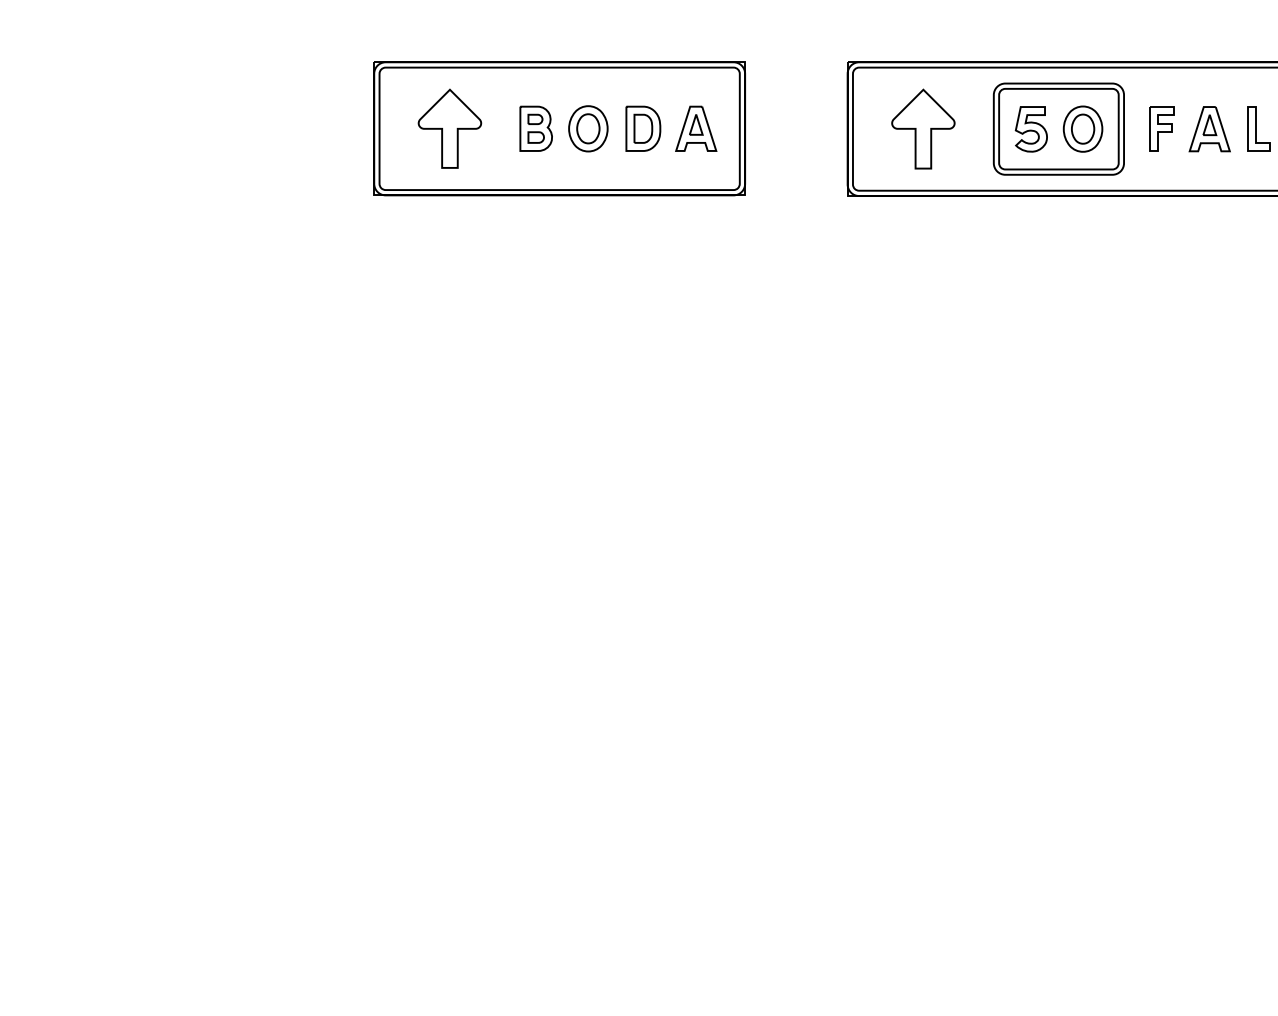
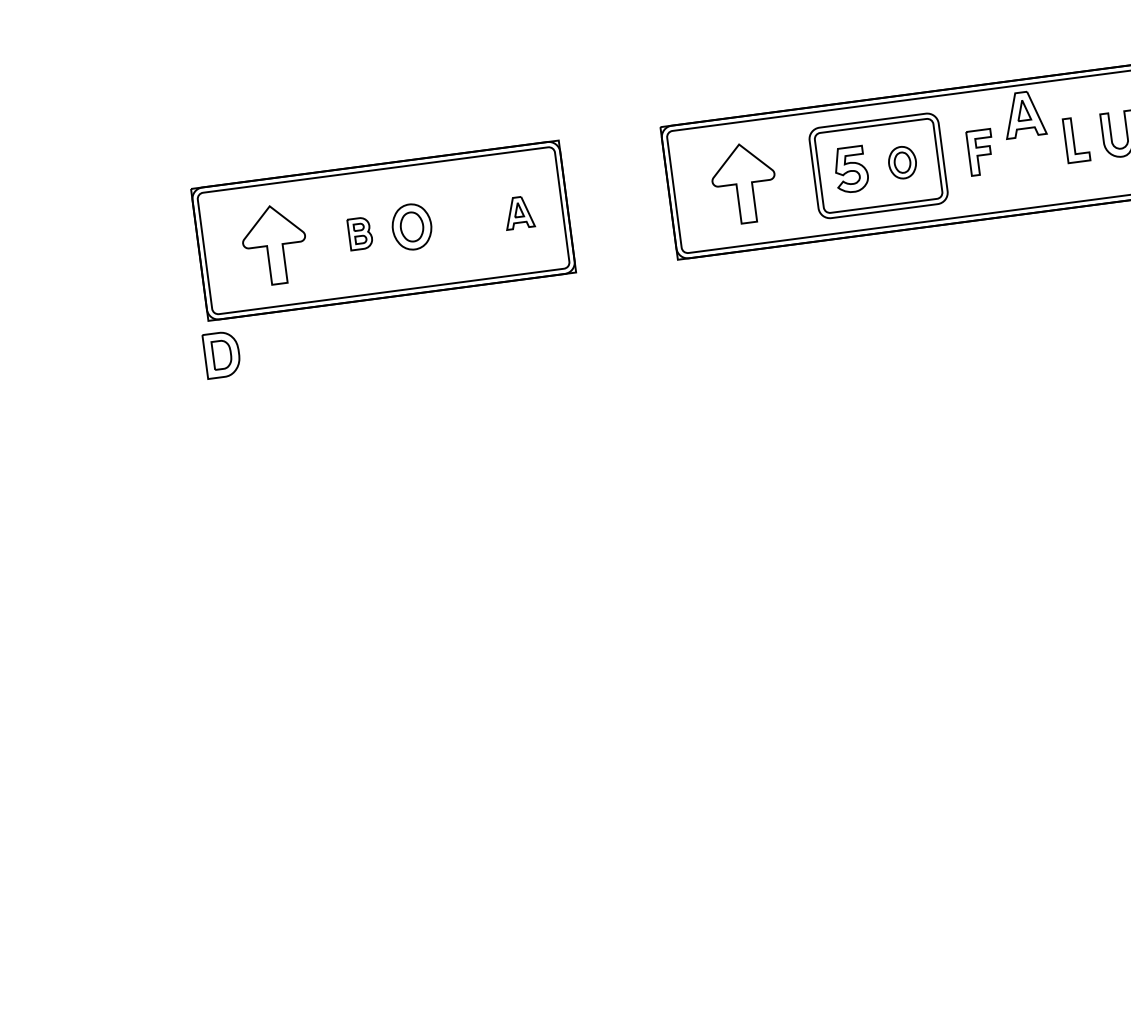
part: (535, 128) -> (359, 233), size x0.7
part: (643, 128) -> (222, 354), moved
part: (696, 128) -> (519, 212), size x0.7
part: (1082, 128) -> (901, 162), size x0.7
part: (1209, 129) -> (1023, 114), moved

